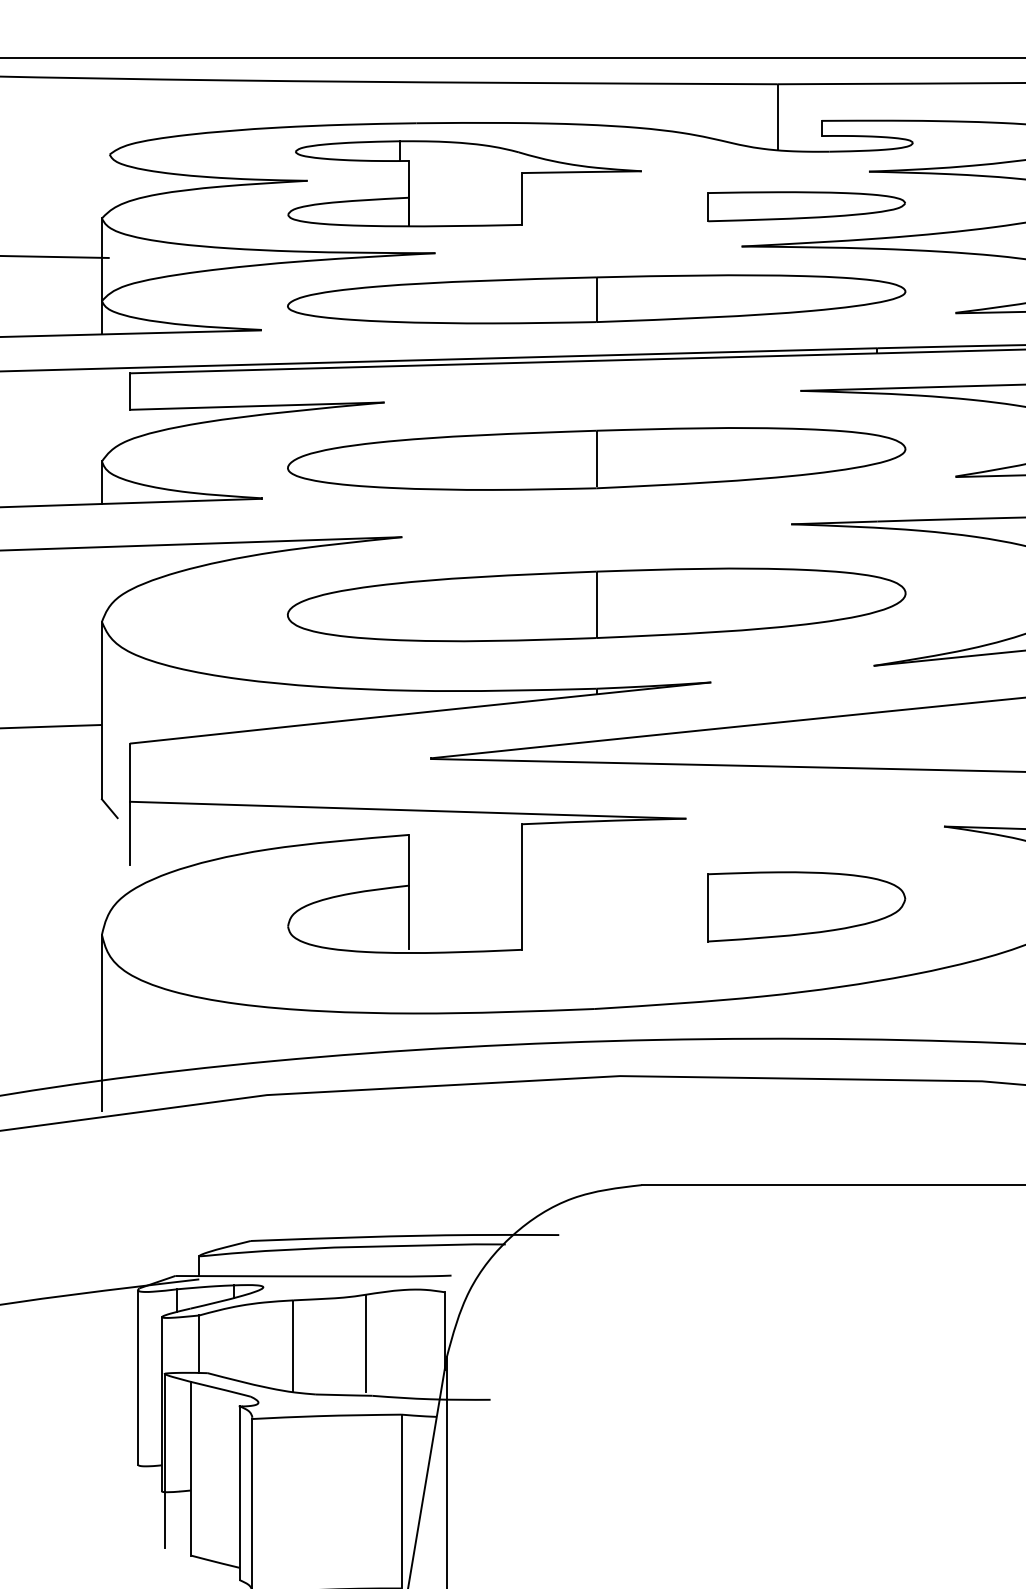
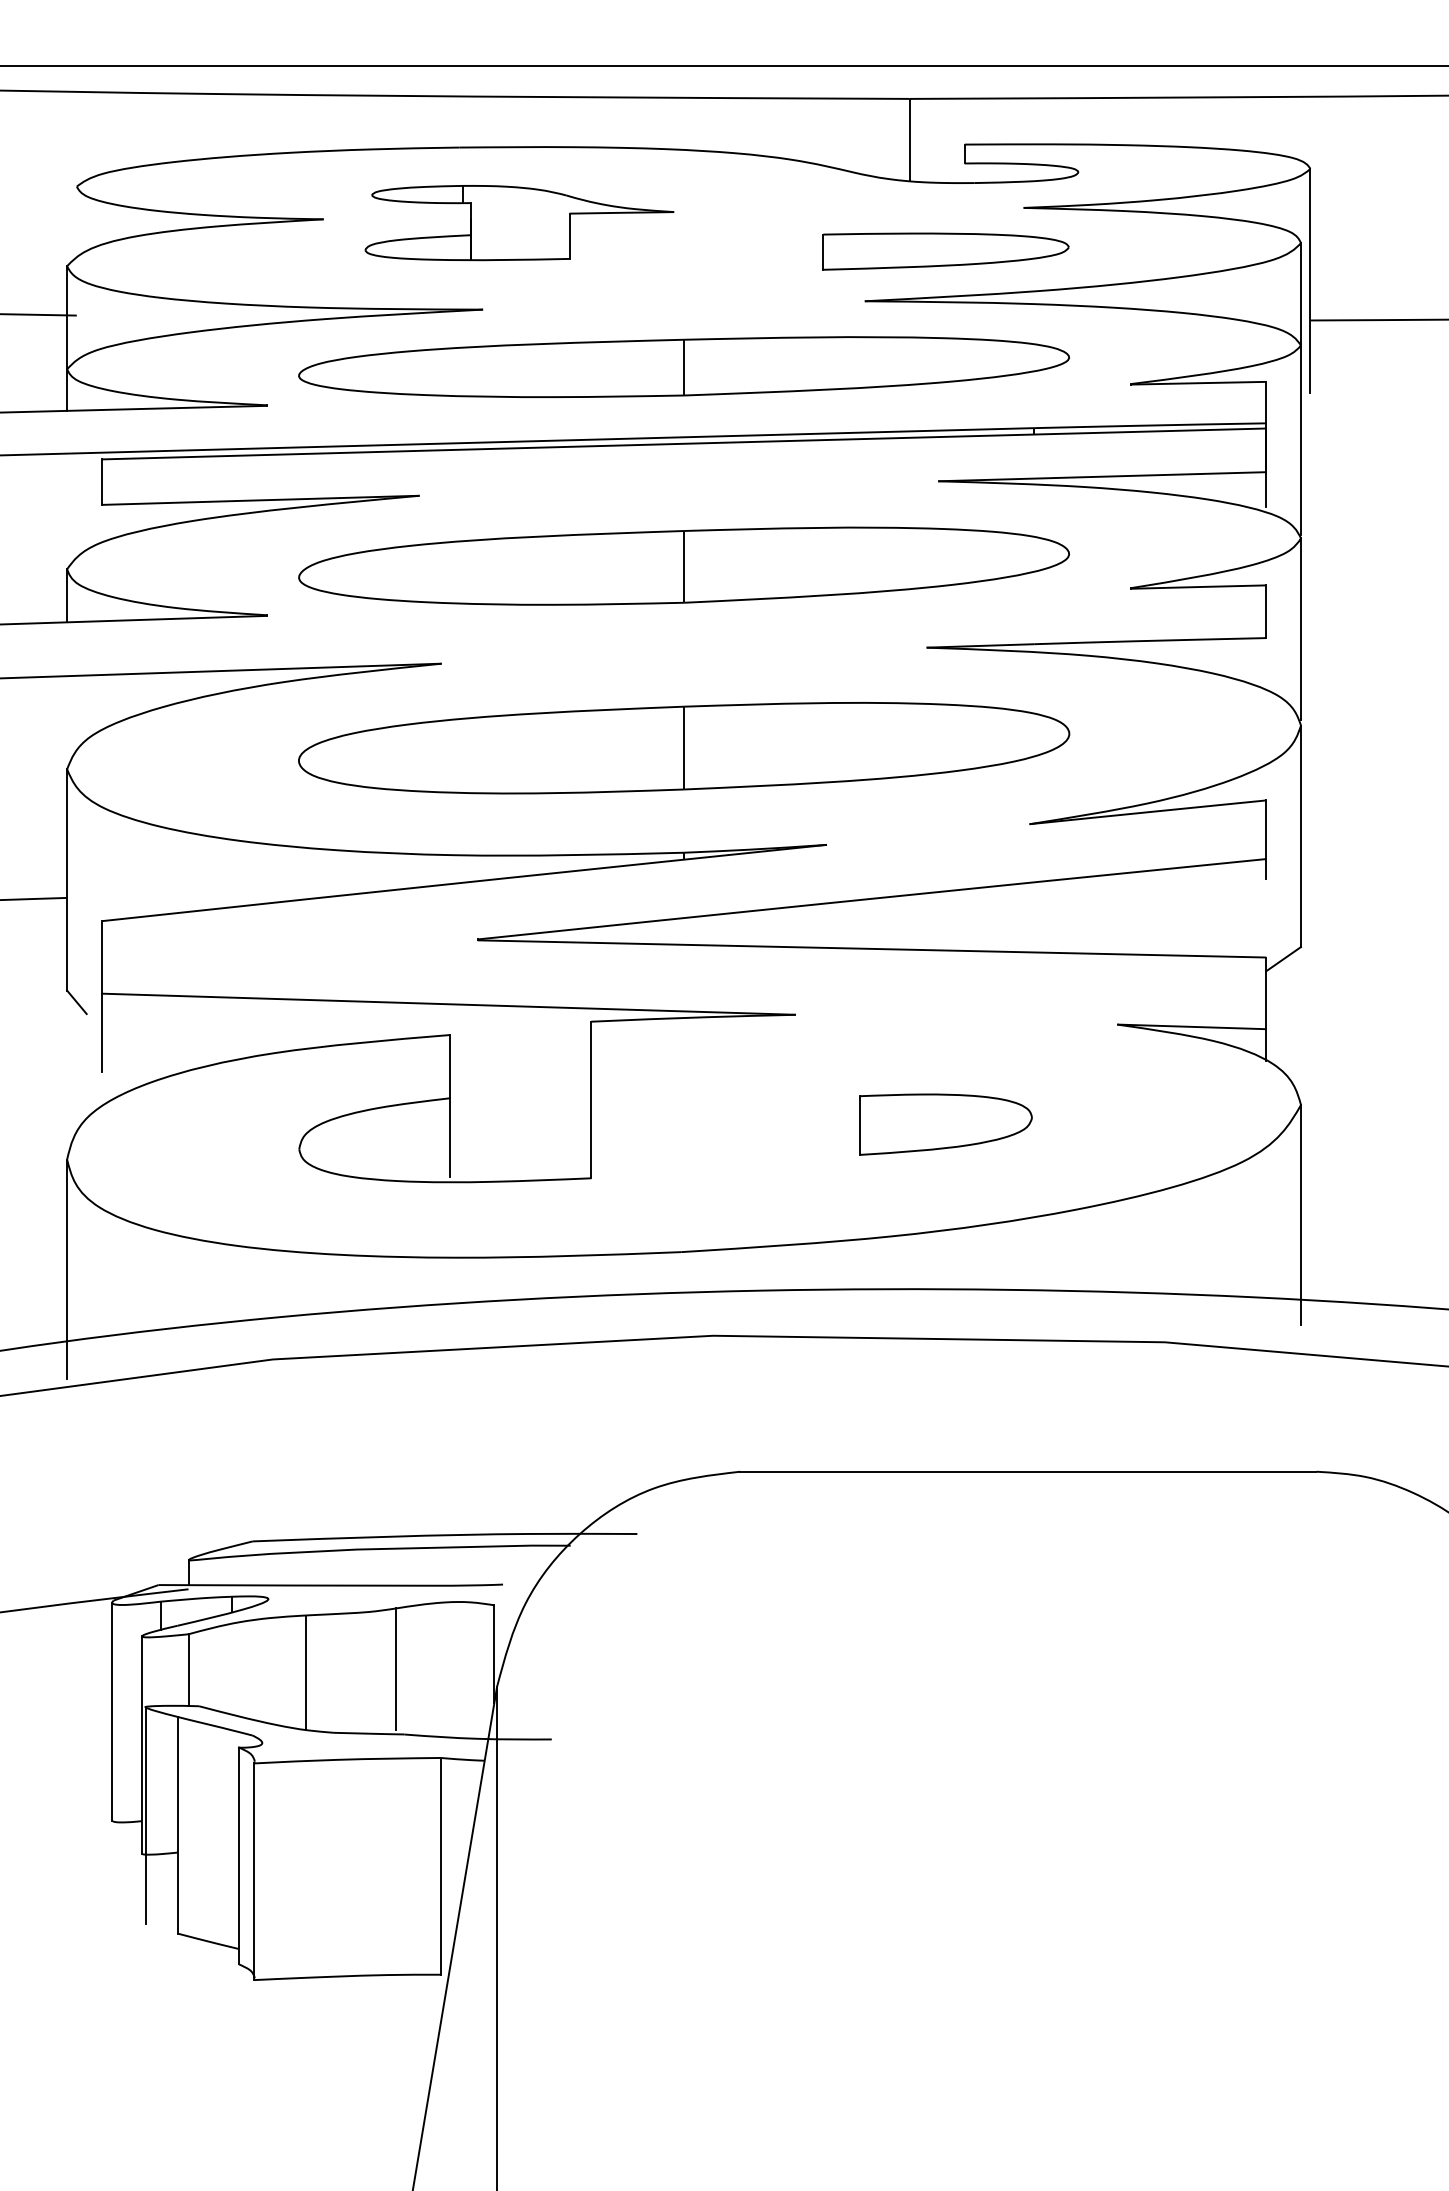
part: (464, 183) -> (519, 222), size x0.7
part: (806, 906) -> (945, 1124), size x0.7

